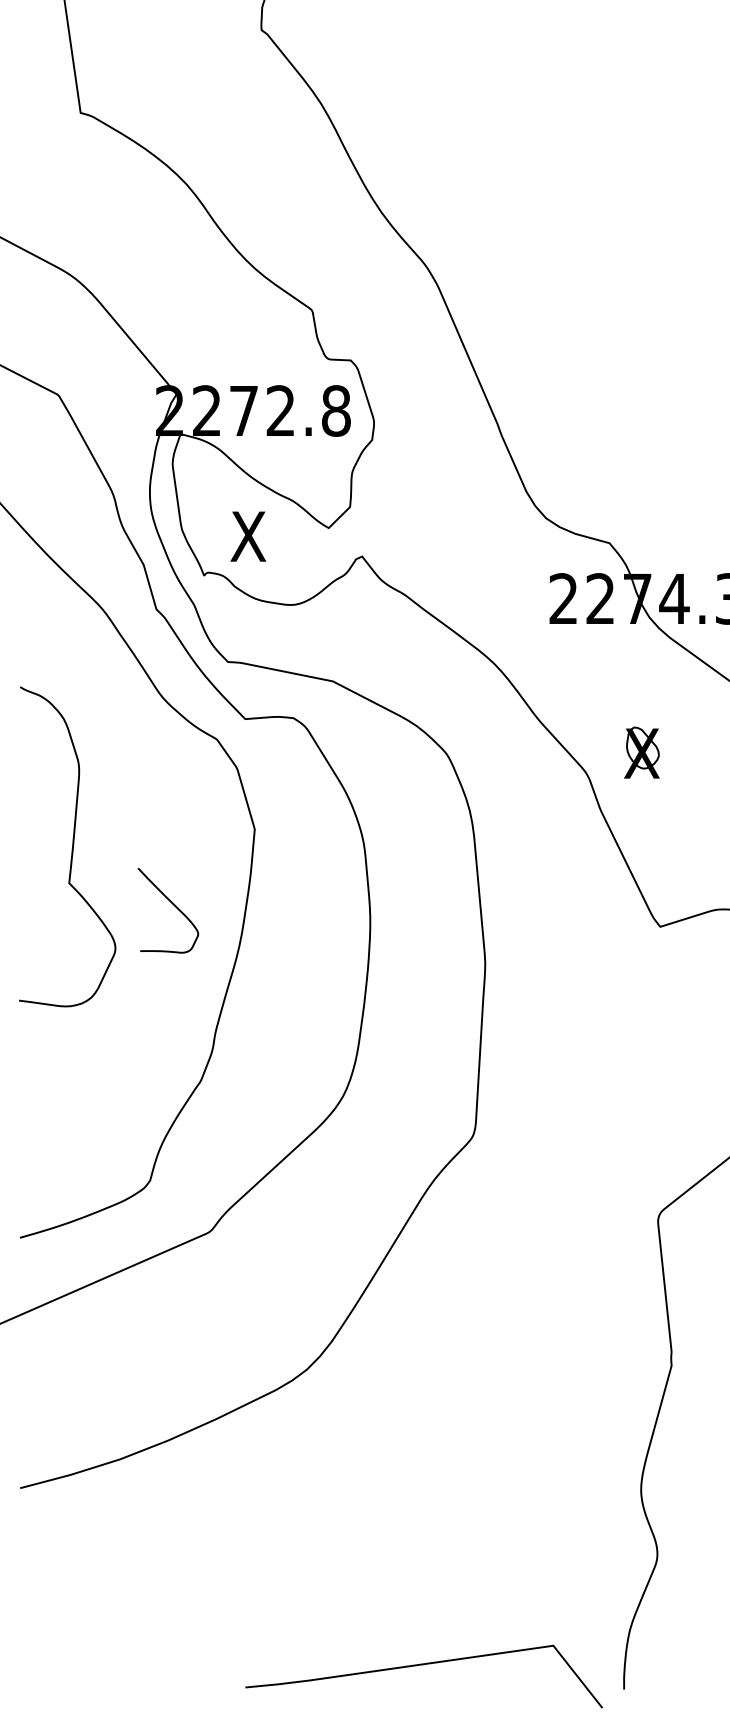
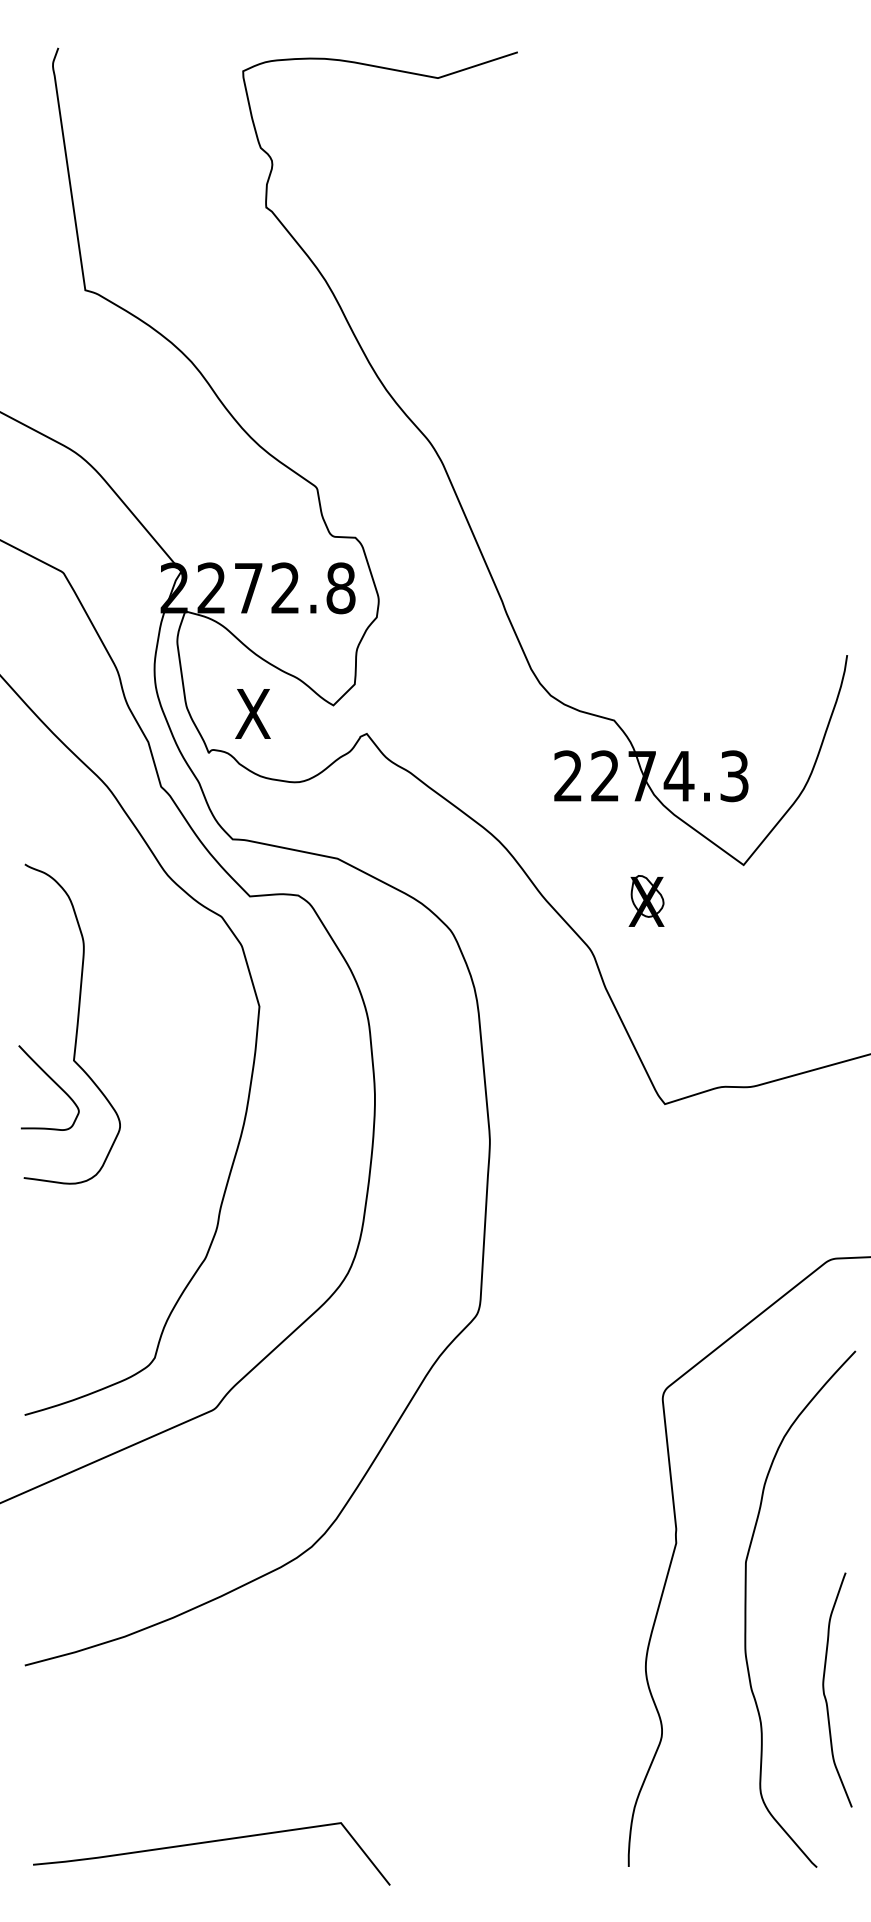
part: (641, 752) -> (646, 900), moved
curve: (172, 905) -> (53, 1082), moved
line: (423, 1665) -> (211, 1842), moved

